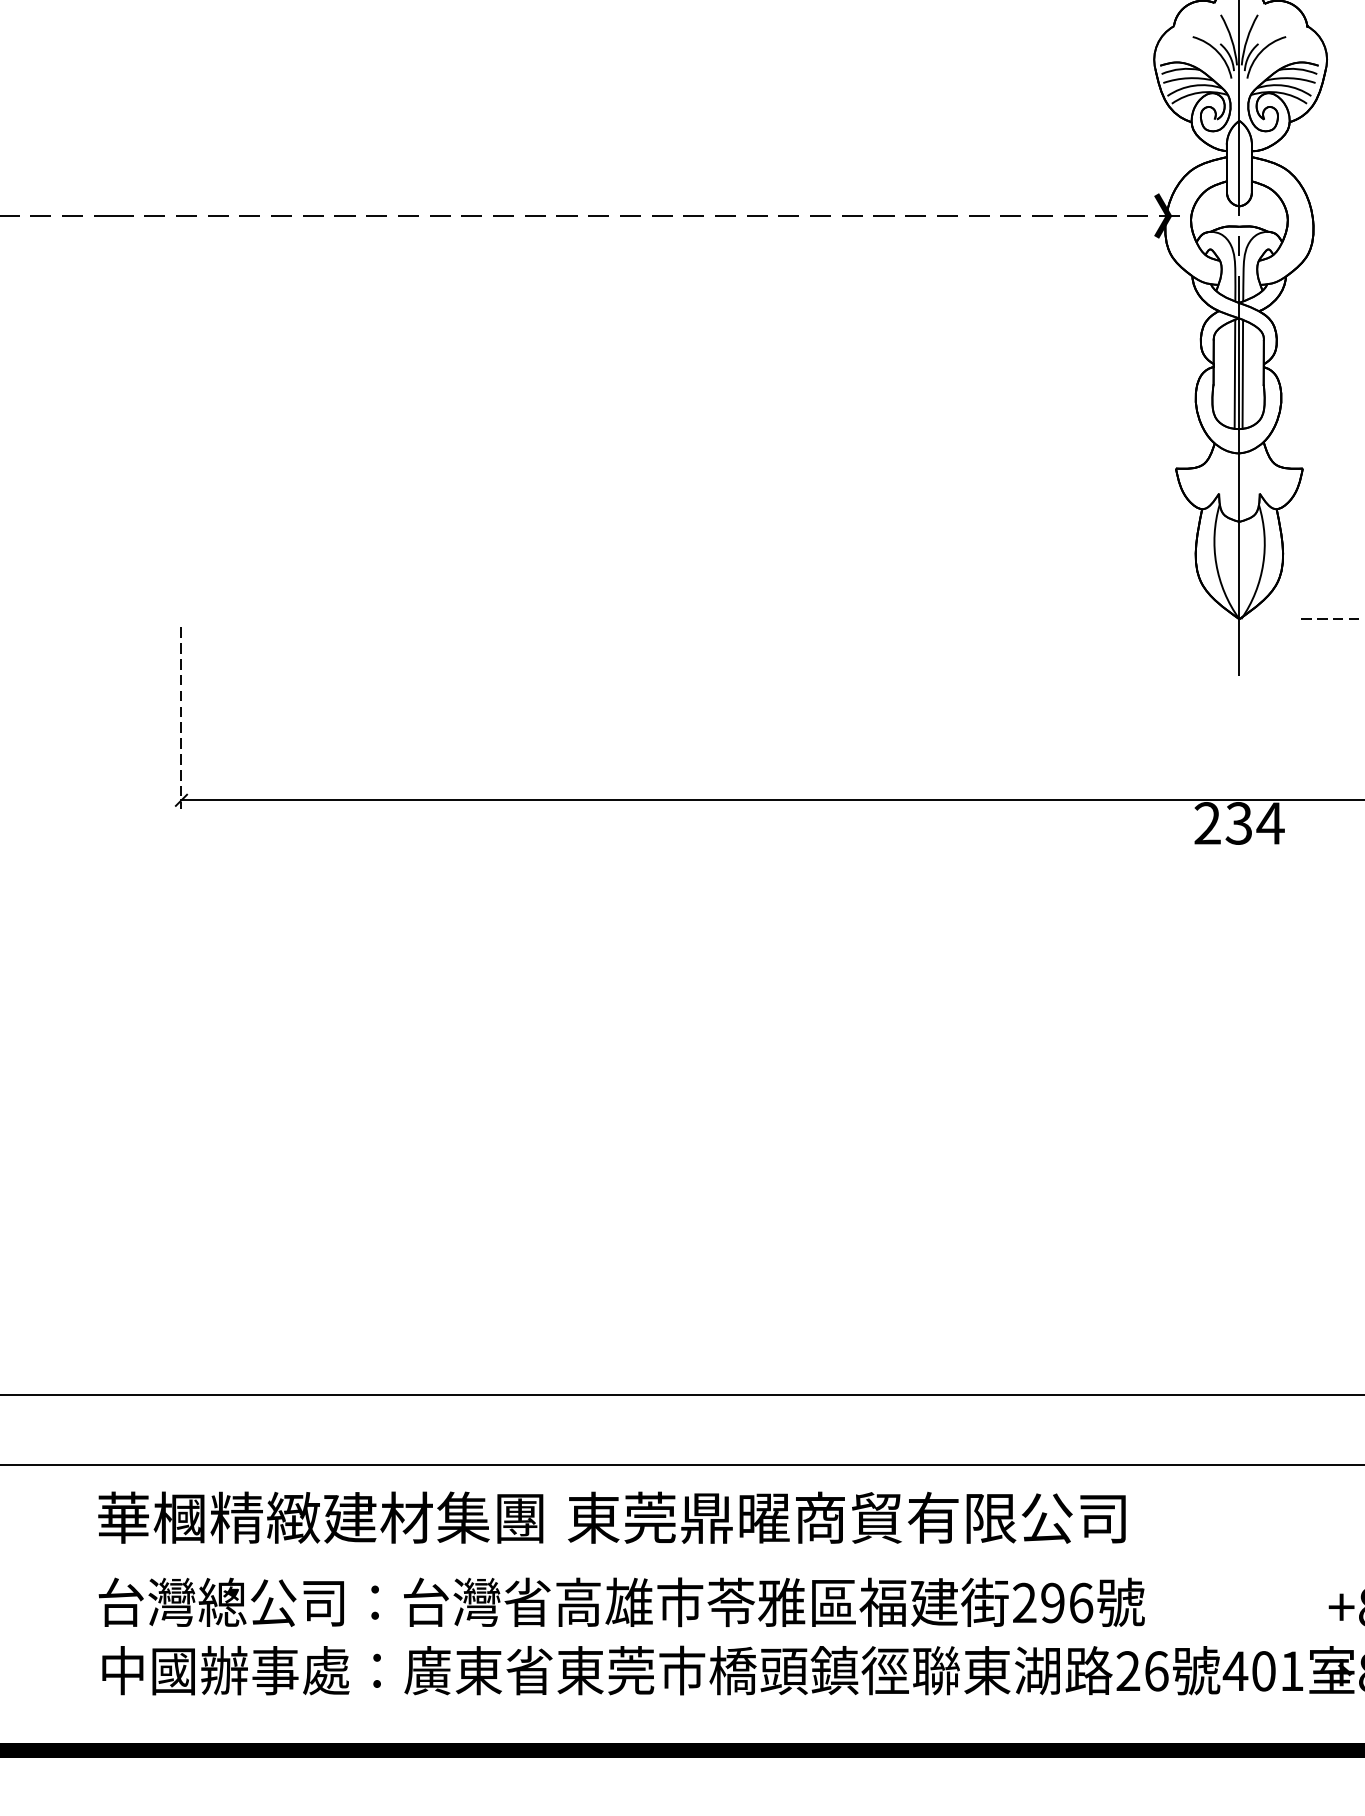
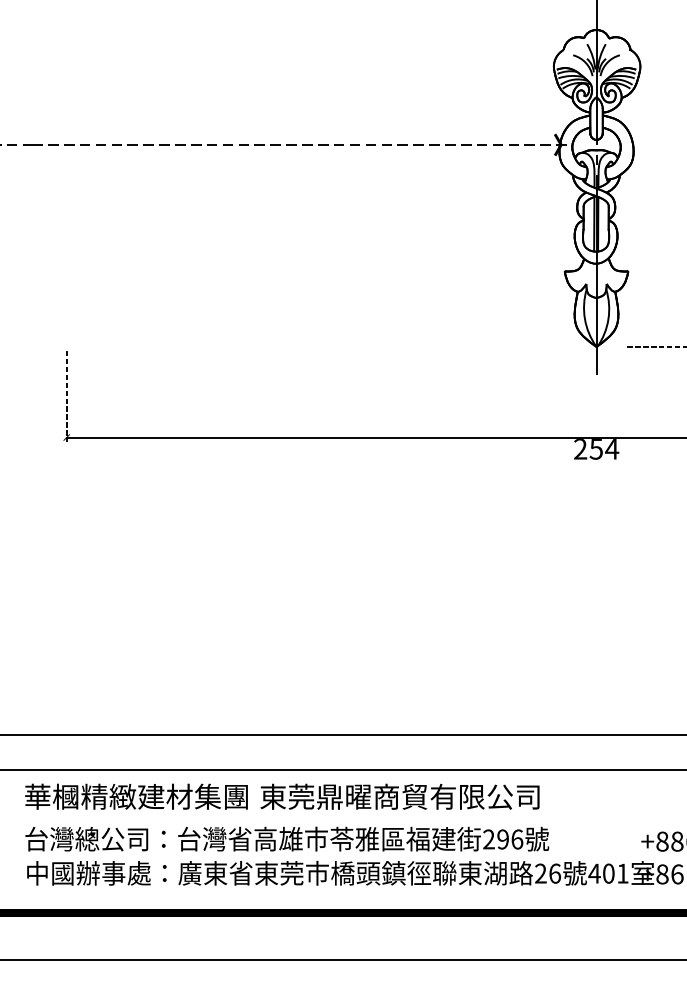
text: (1239, 824) -> (596, 449), 234 -> 254

